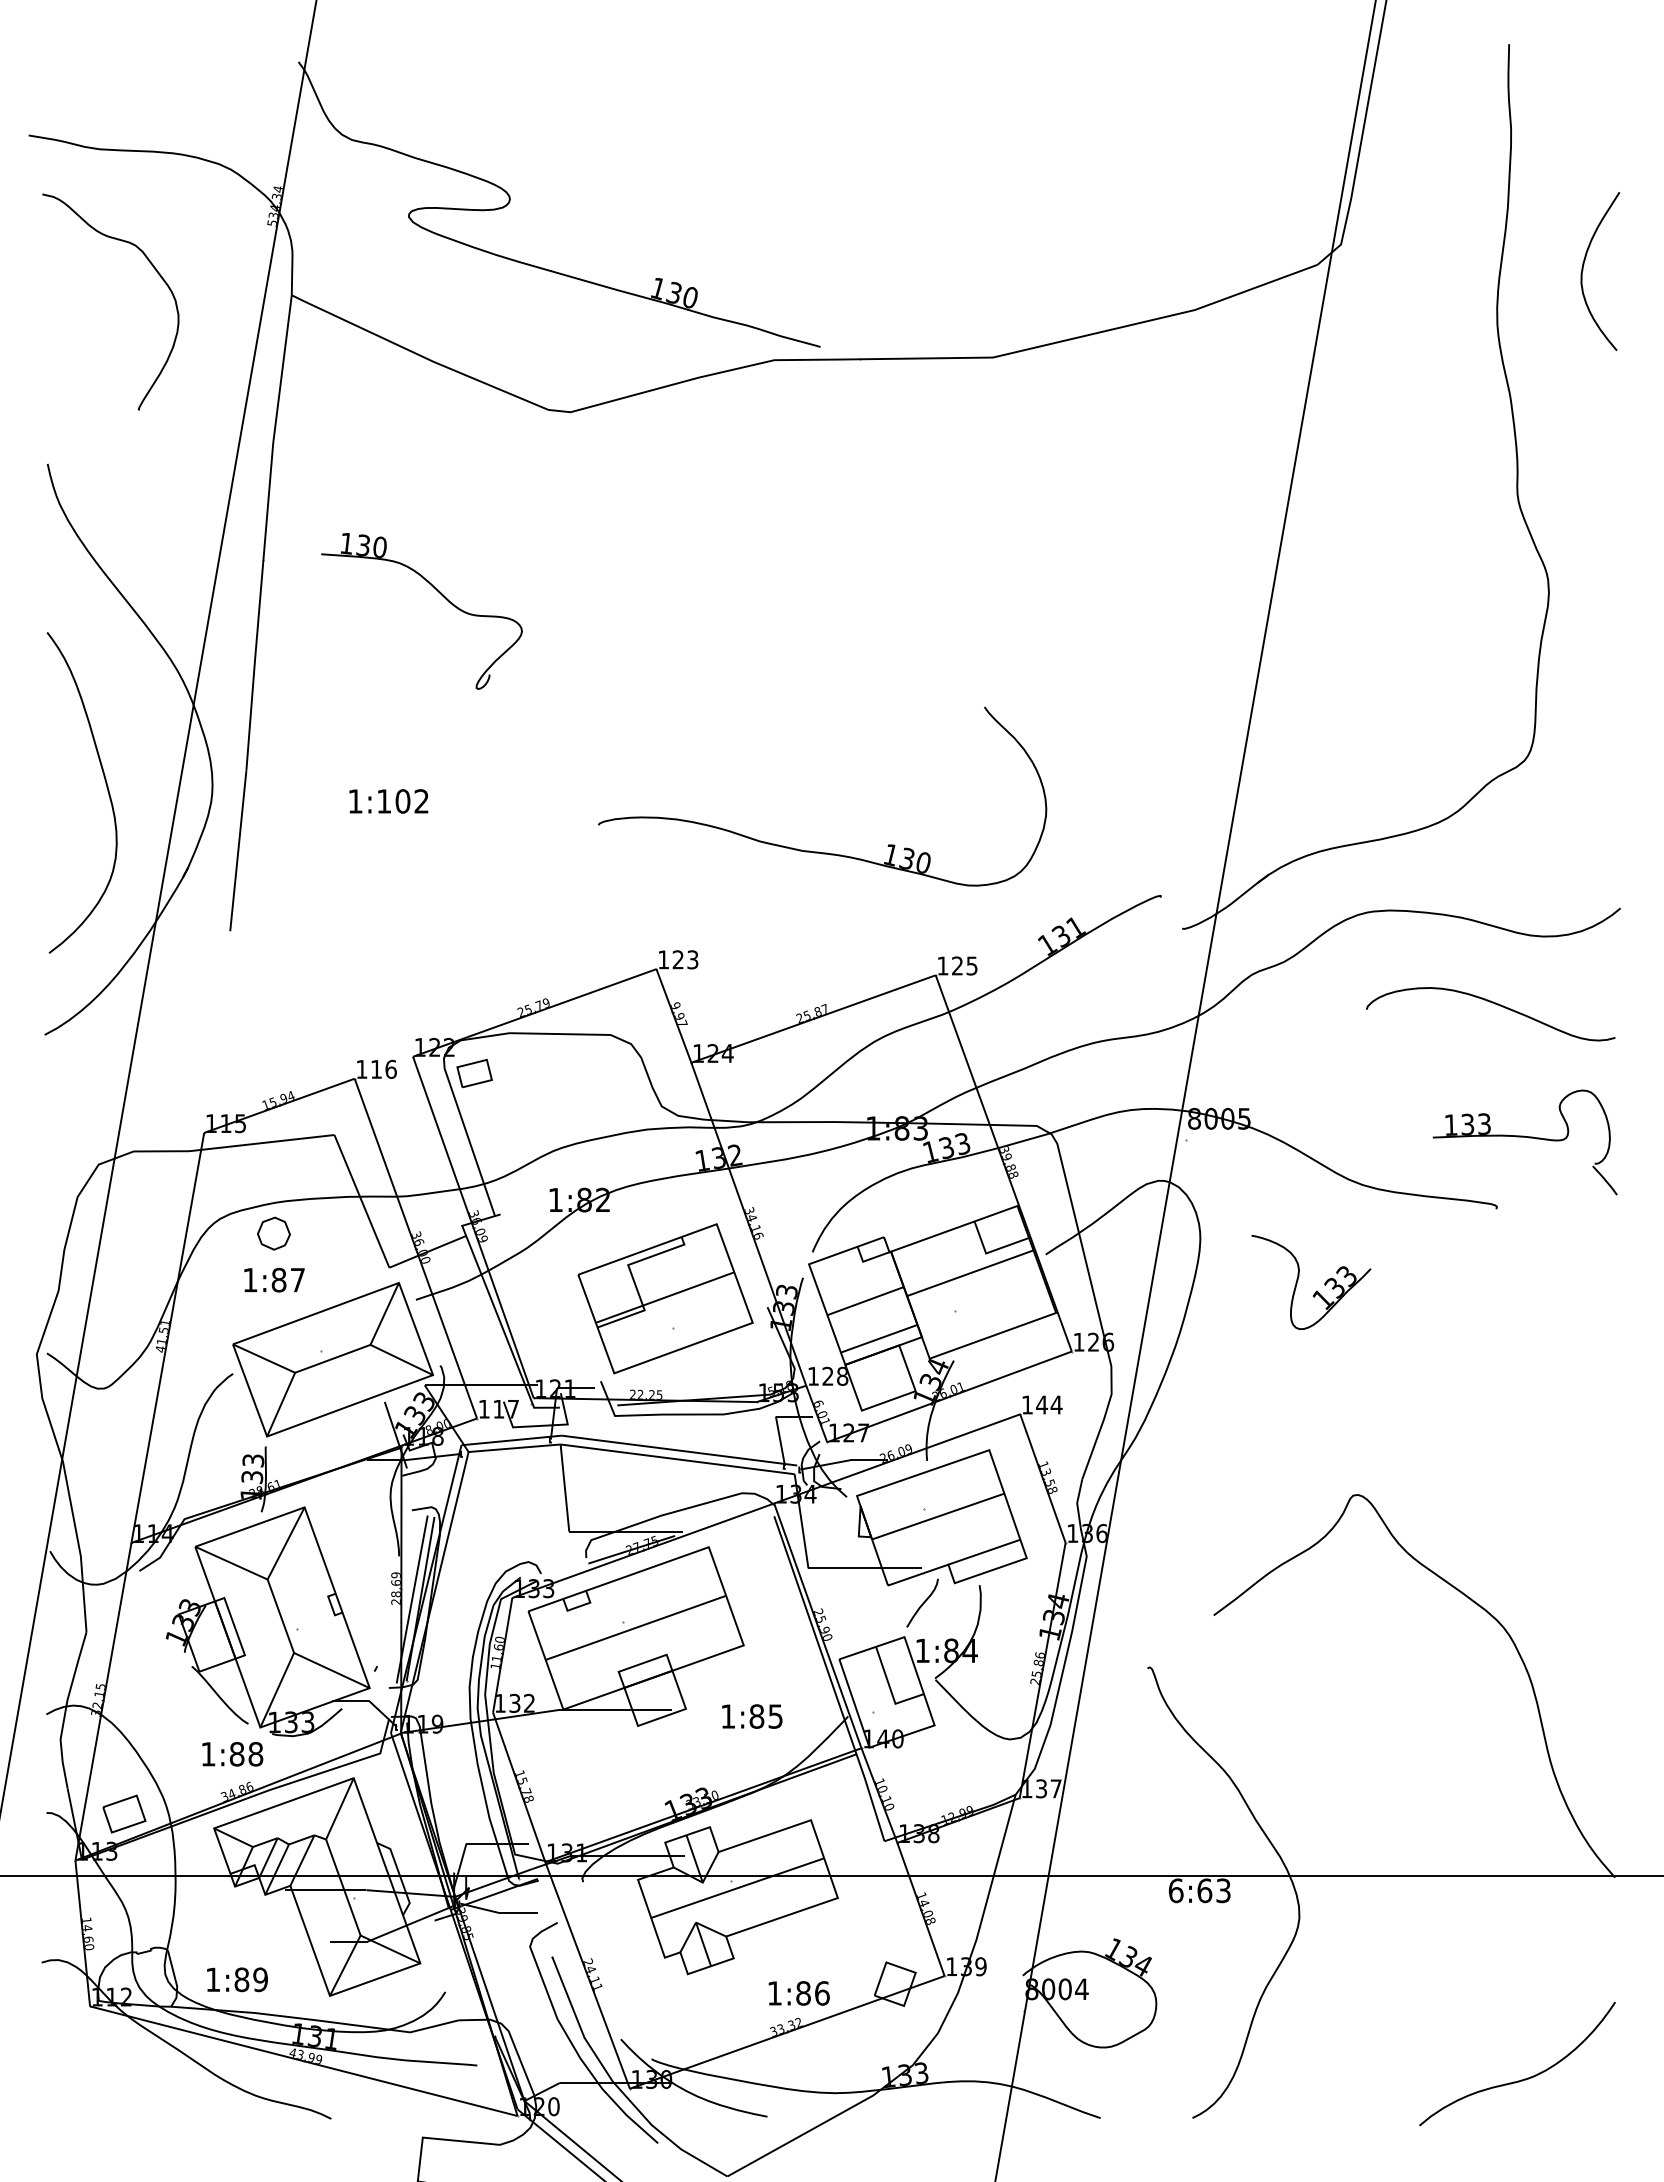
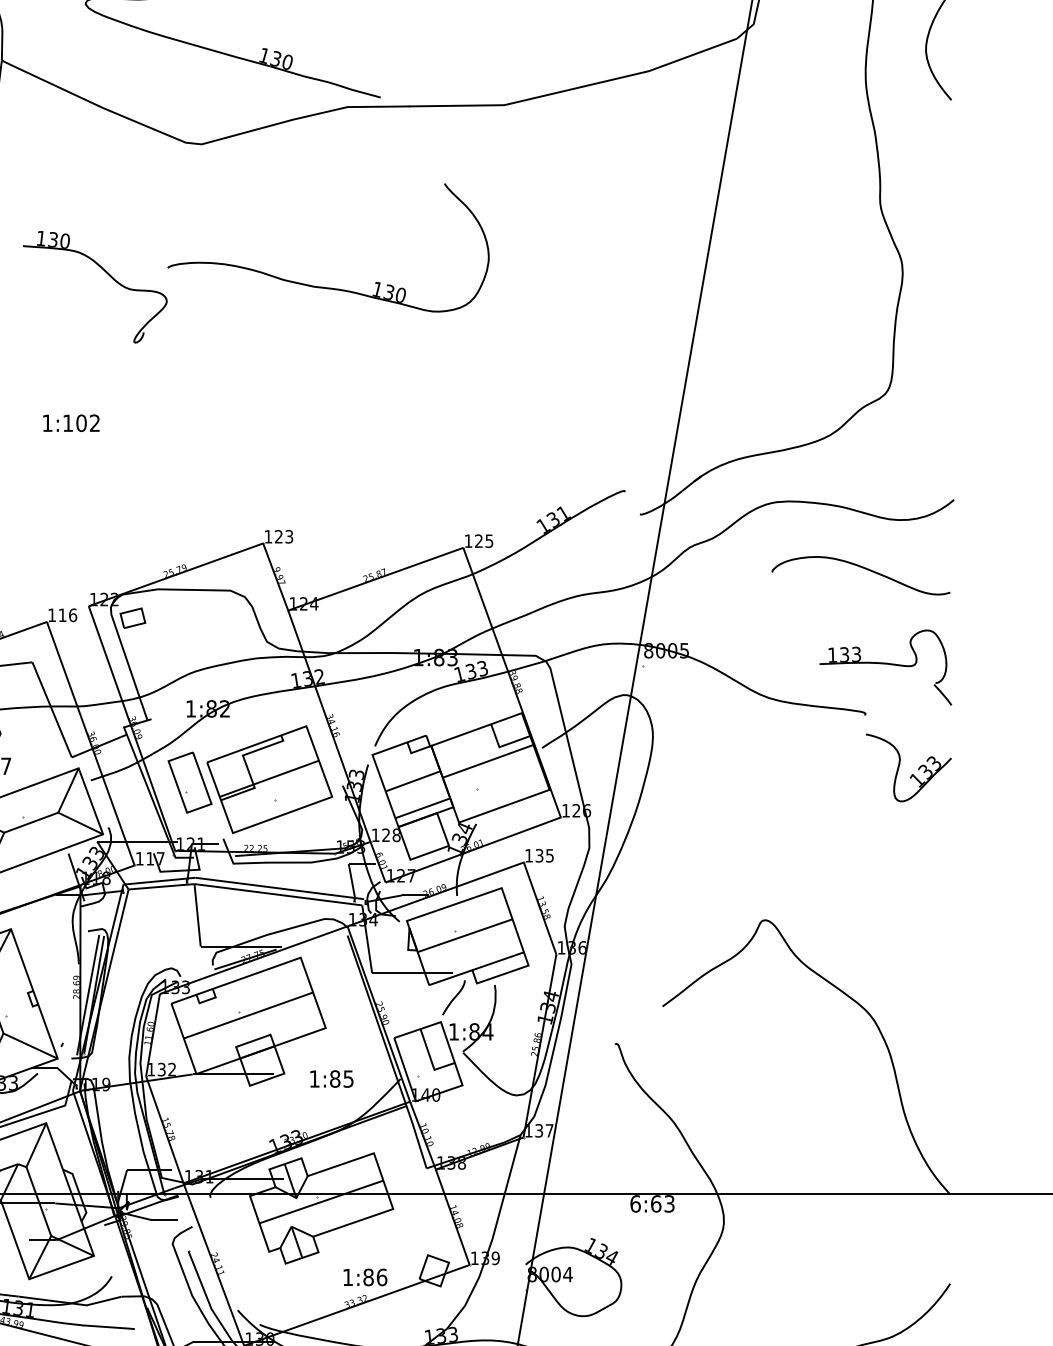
part: (818, 851) -> (325, 287), moved
part: (1316, 1290) -> (912, 773), moved
part: (554, 1302) -> (190, 782), added
text: (1049, 1404) -> (544, 855), 144 -> 135

